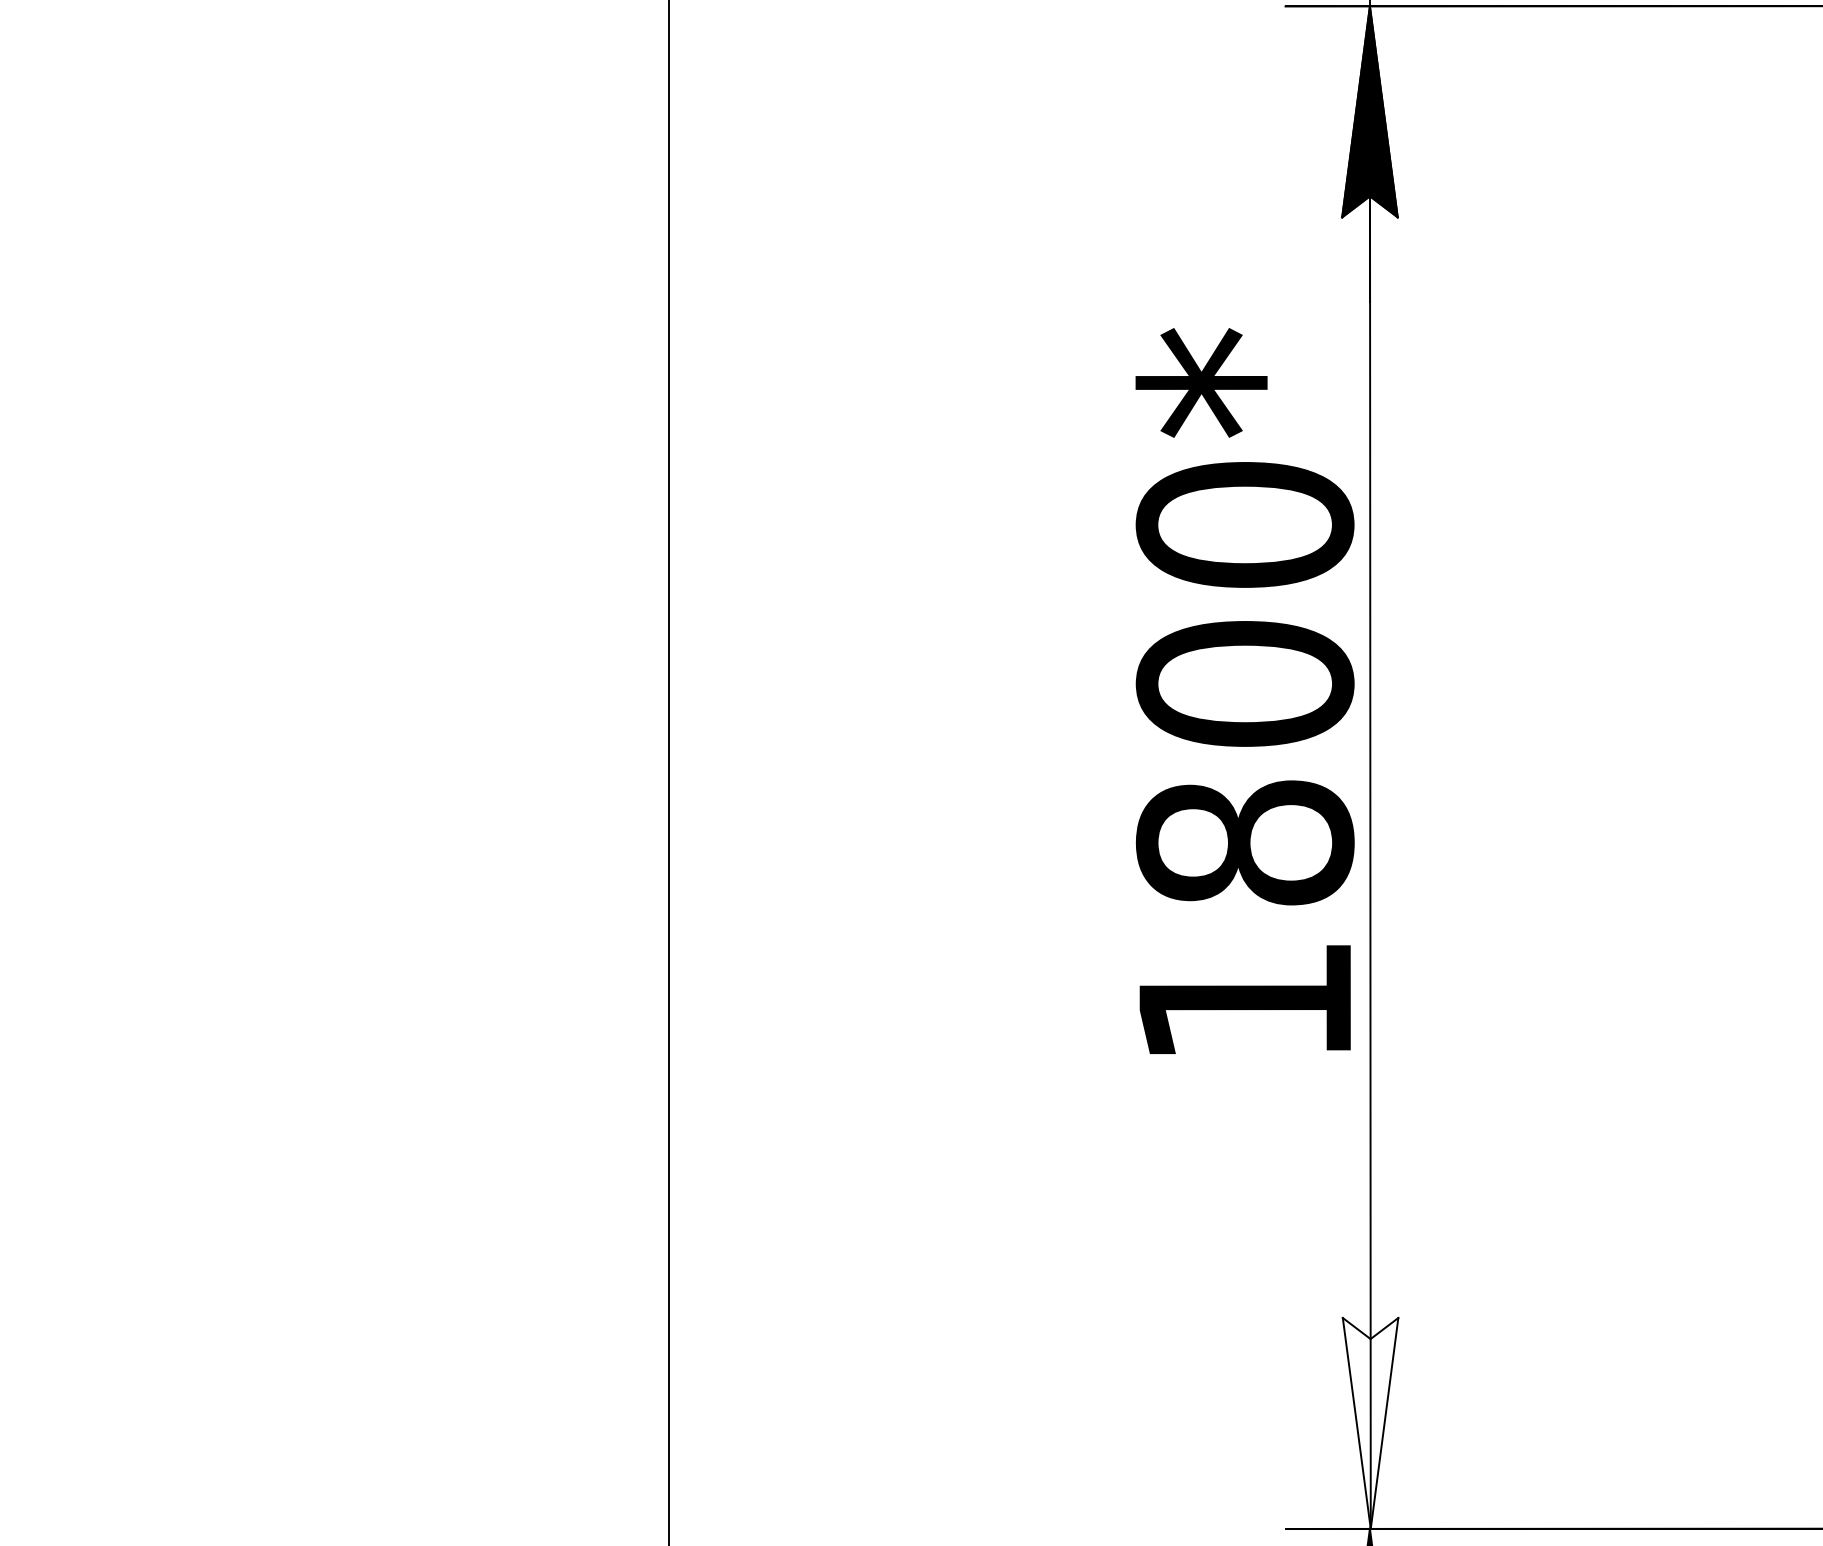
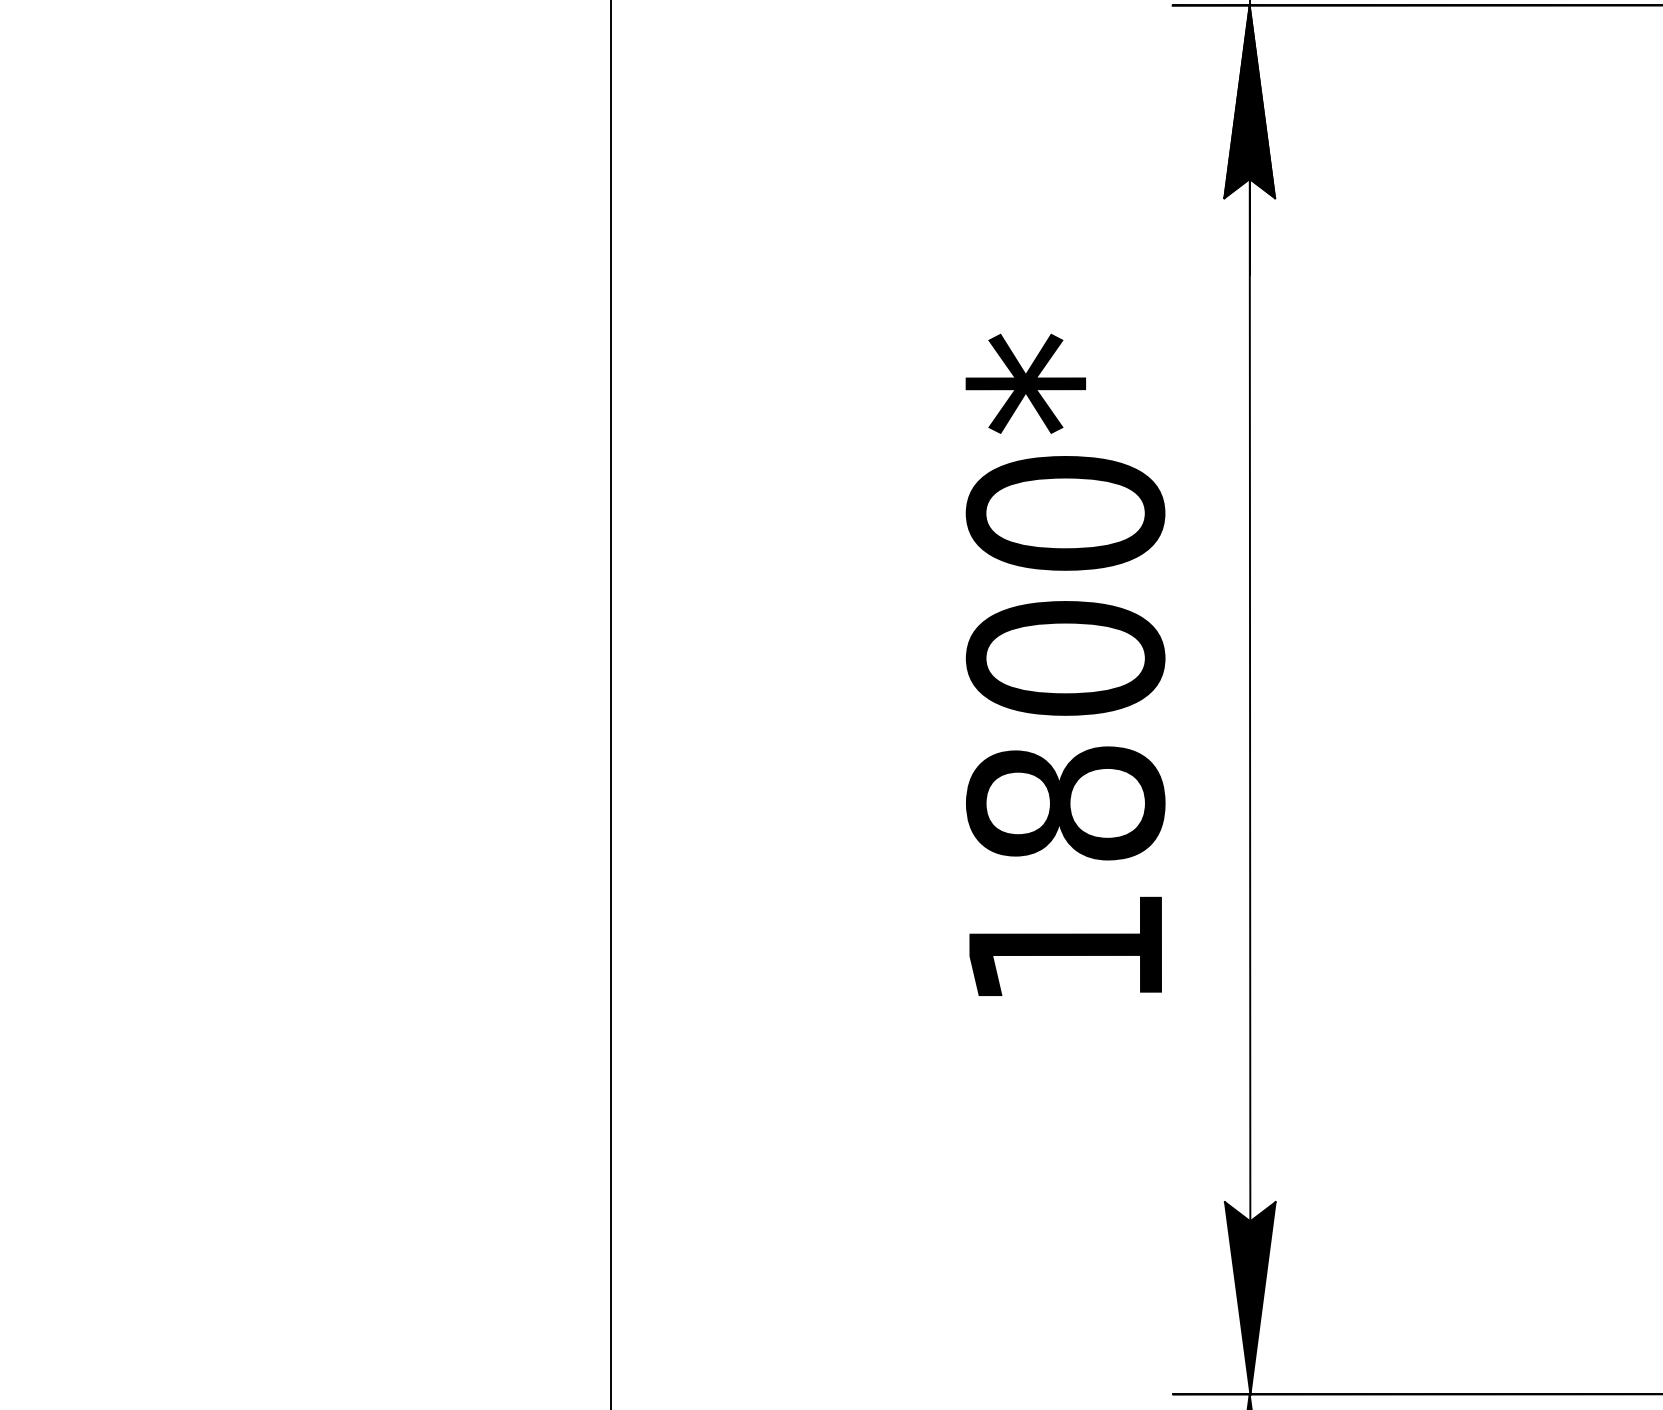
text: (1244, 690) -> (1065, 664), moved
fill: (1370, 1422) -> (1250, 1297), added

